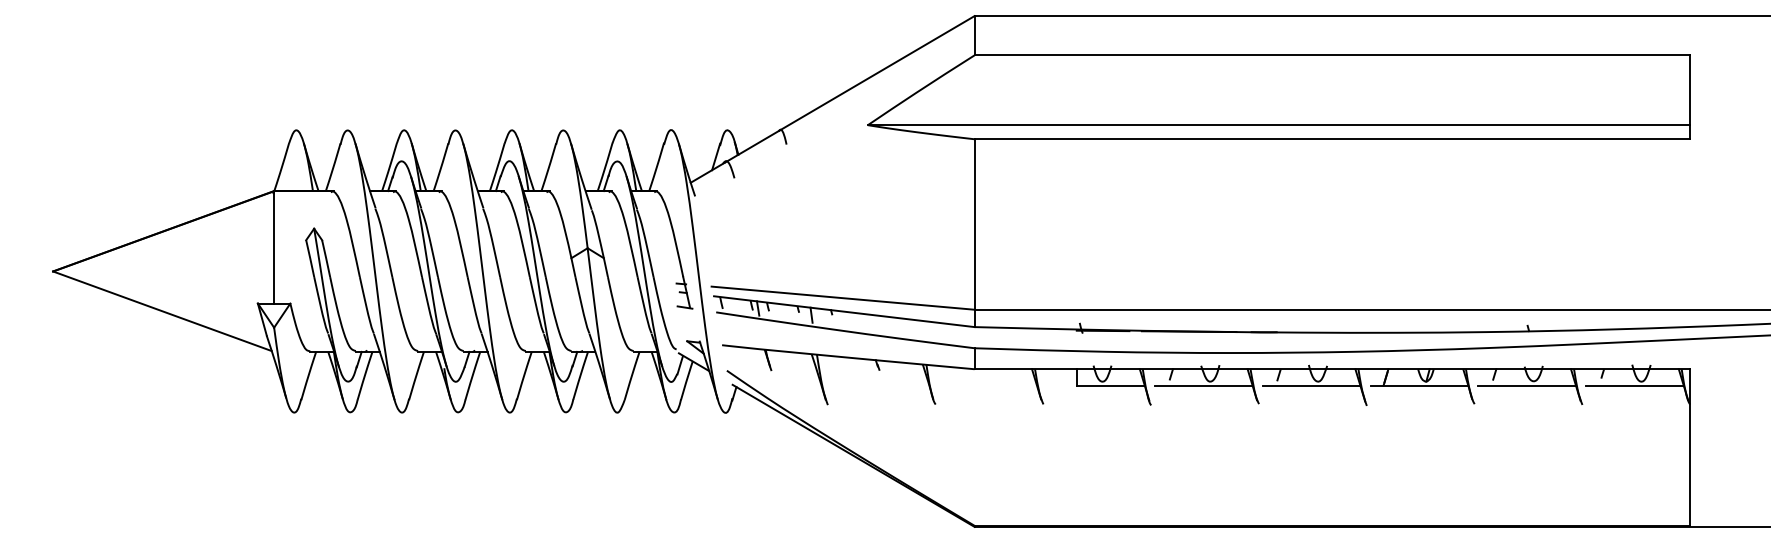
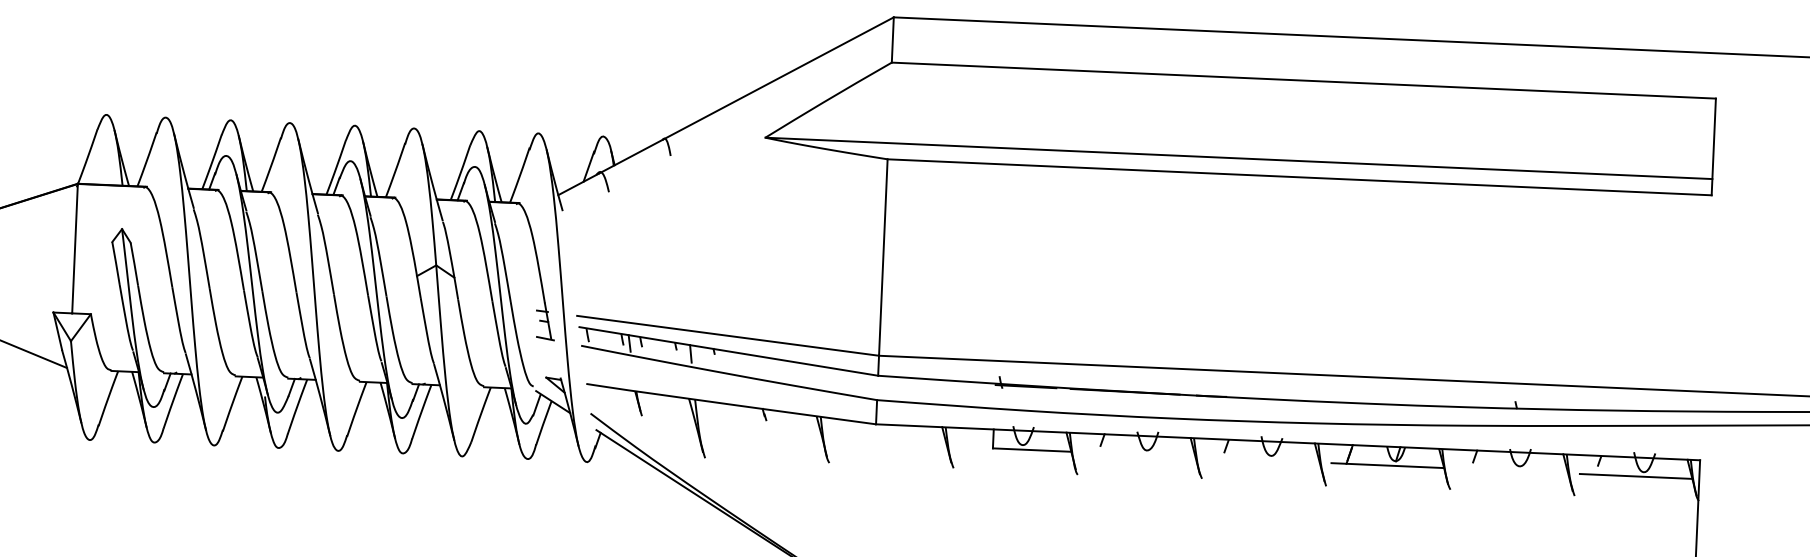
line: (1203, 385) -> (1138, 454), removed
line: (1311, 385) -> (1263, 460), removed
line: (1526, 385) -> (1511, 470), removed

